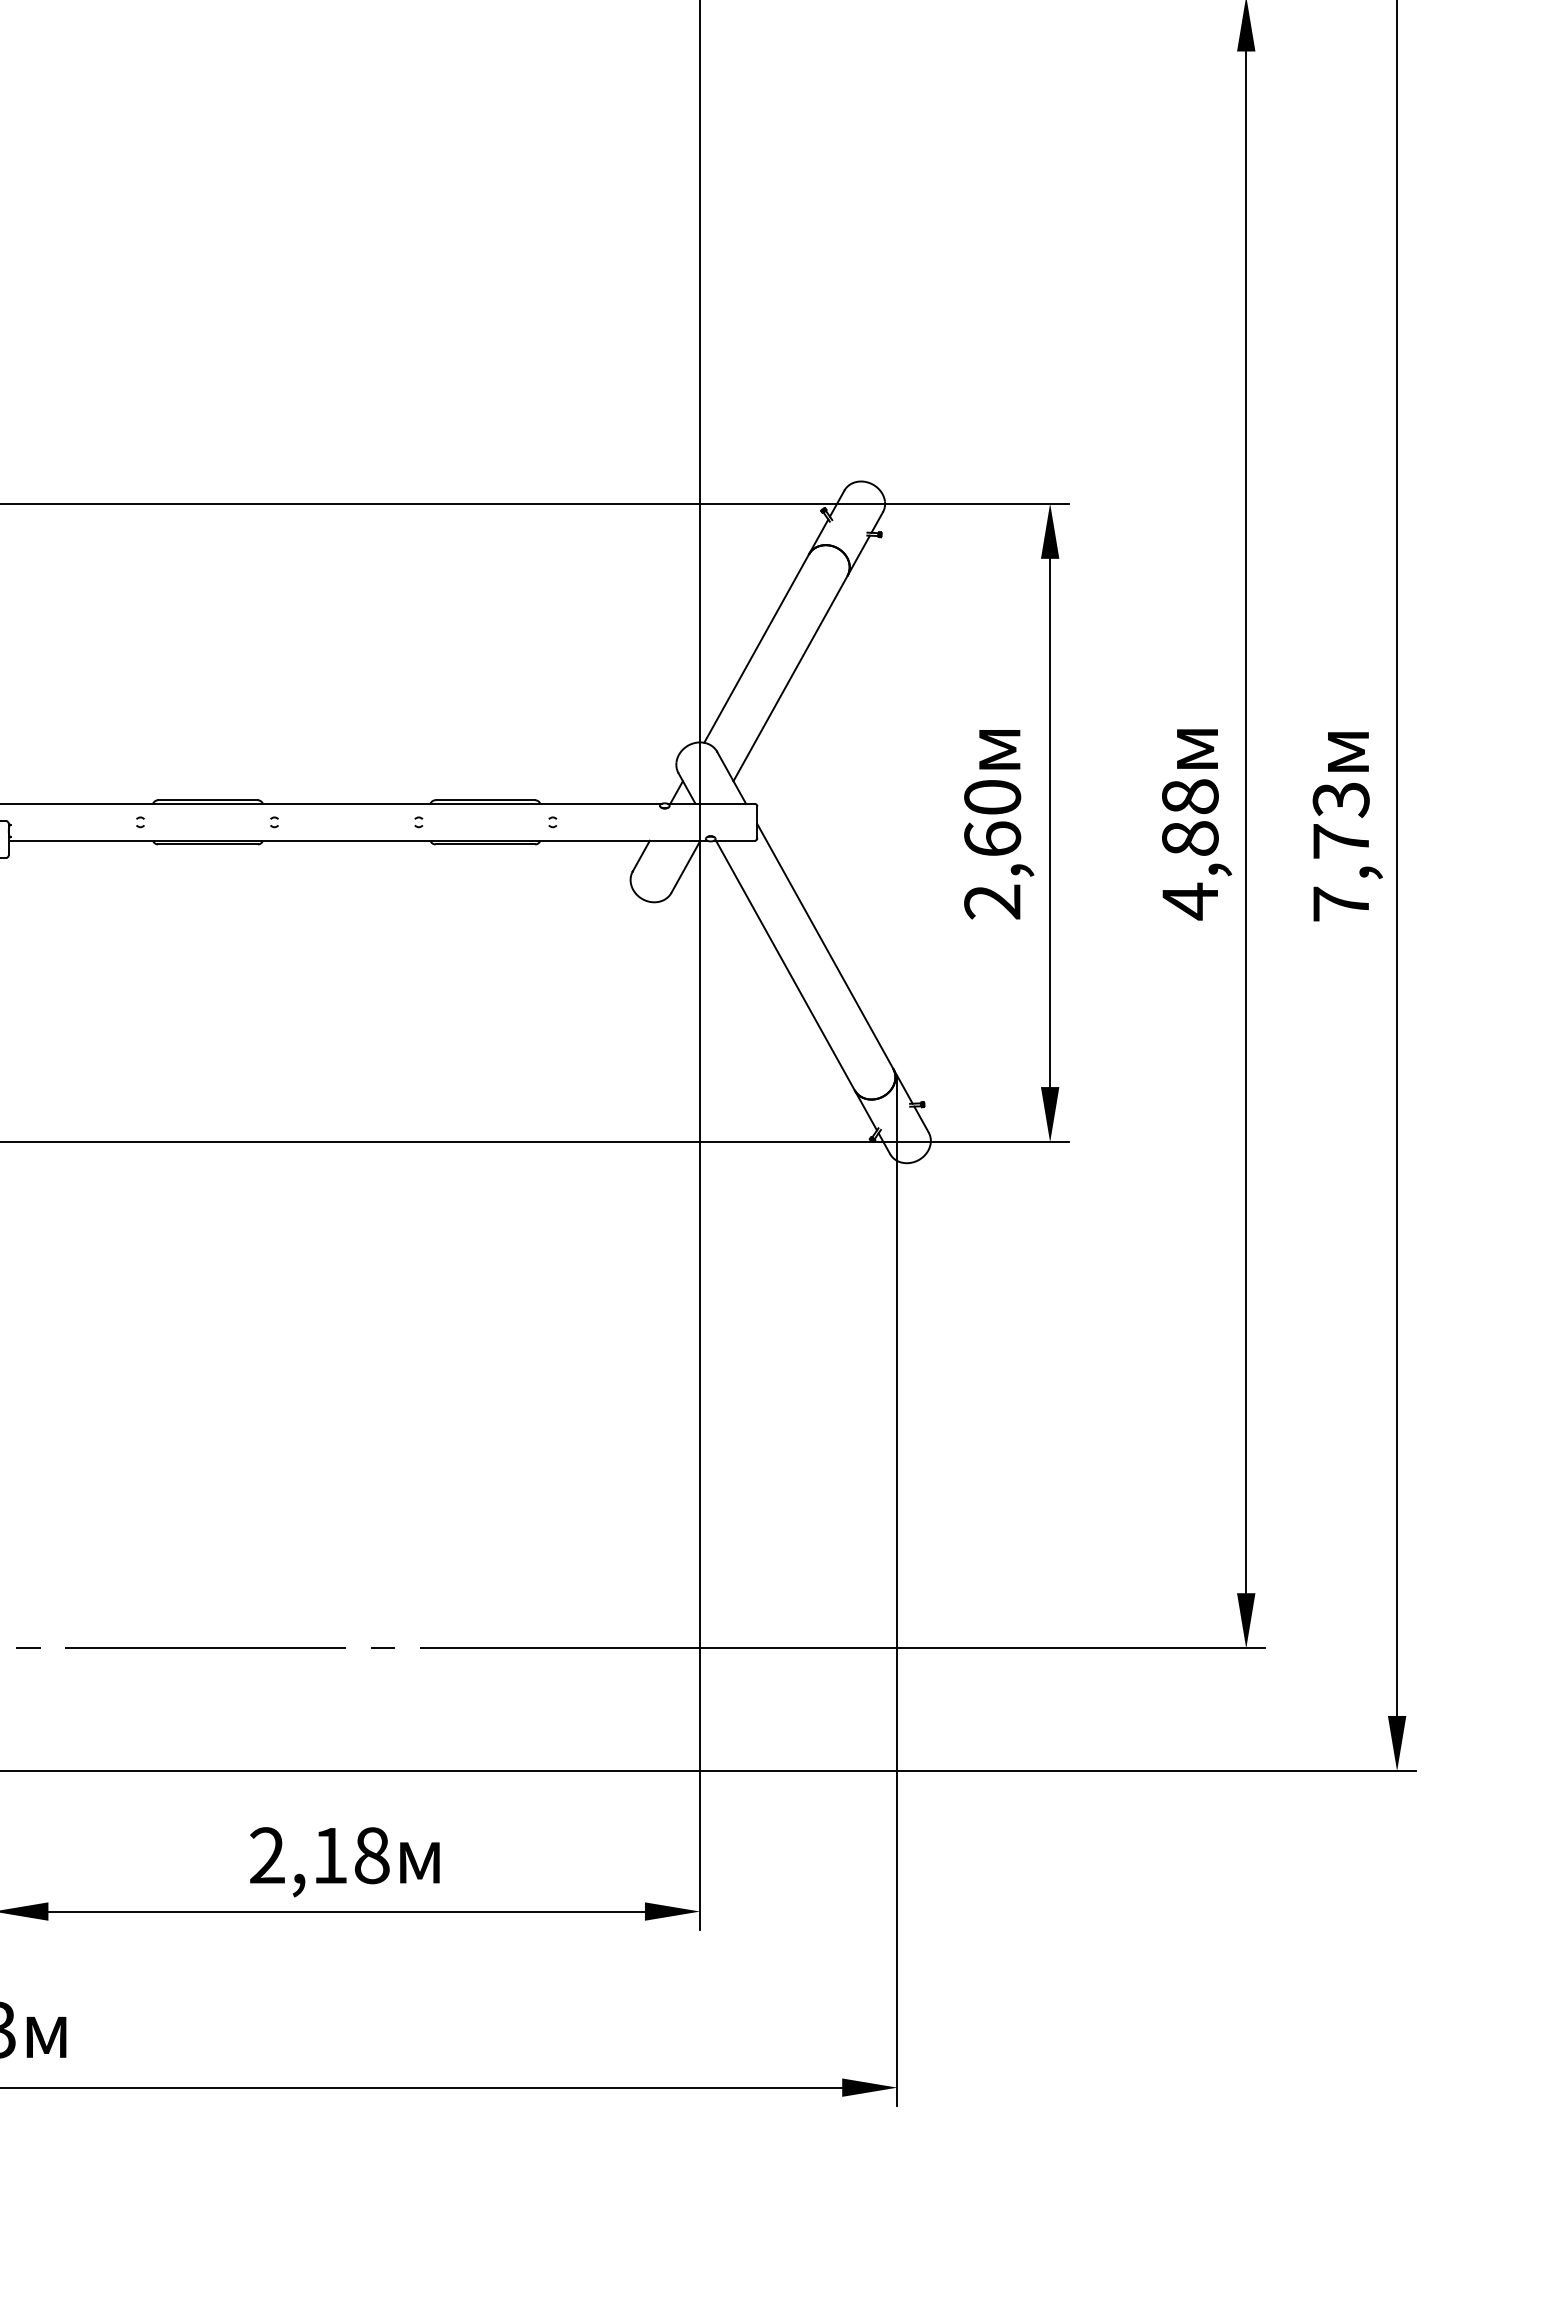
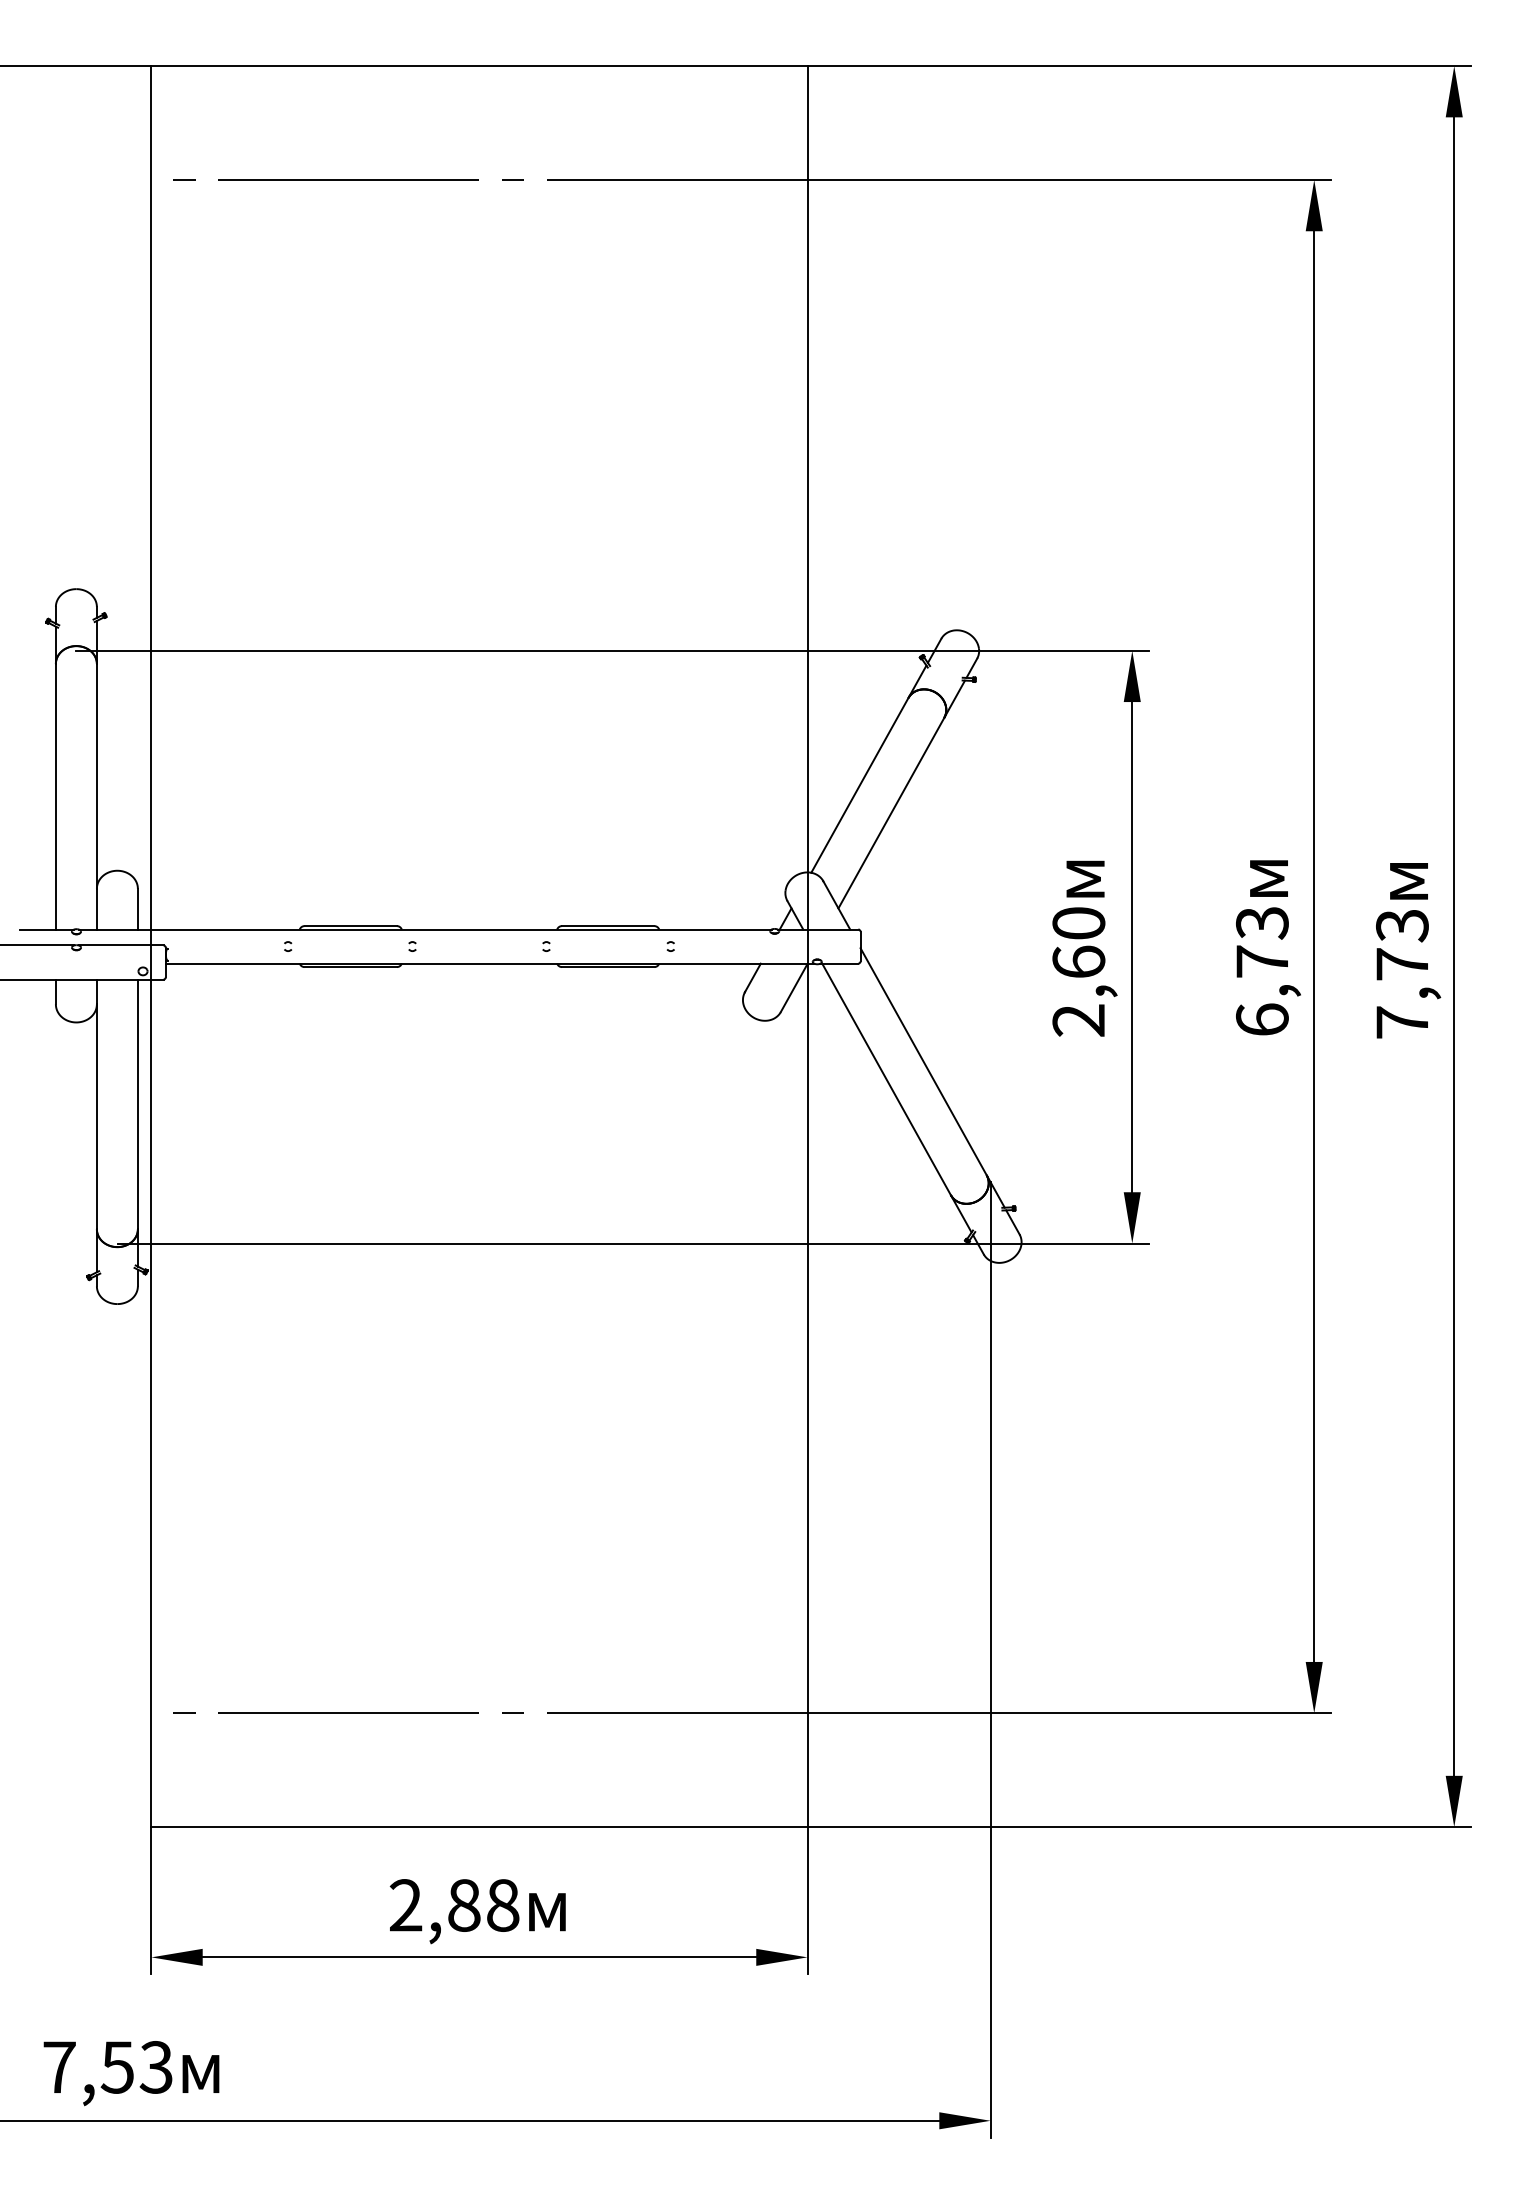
text: (1190, 849) -> (1262, 971), 4,88 -> 6,73
text: (330, 1855) -> (464, 1905), 2,18 -> 2,88

